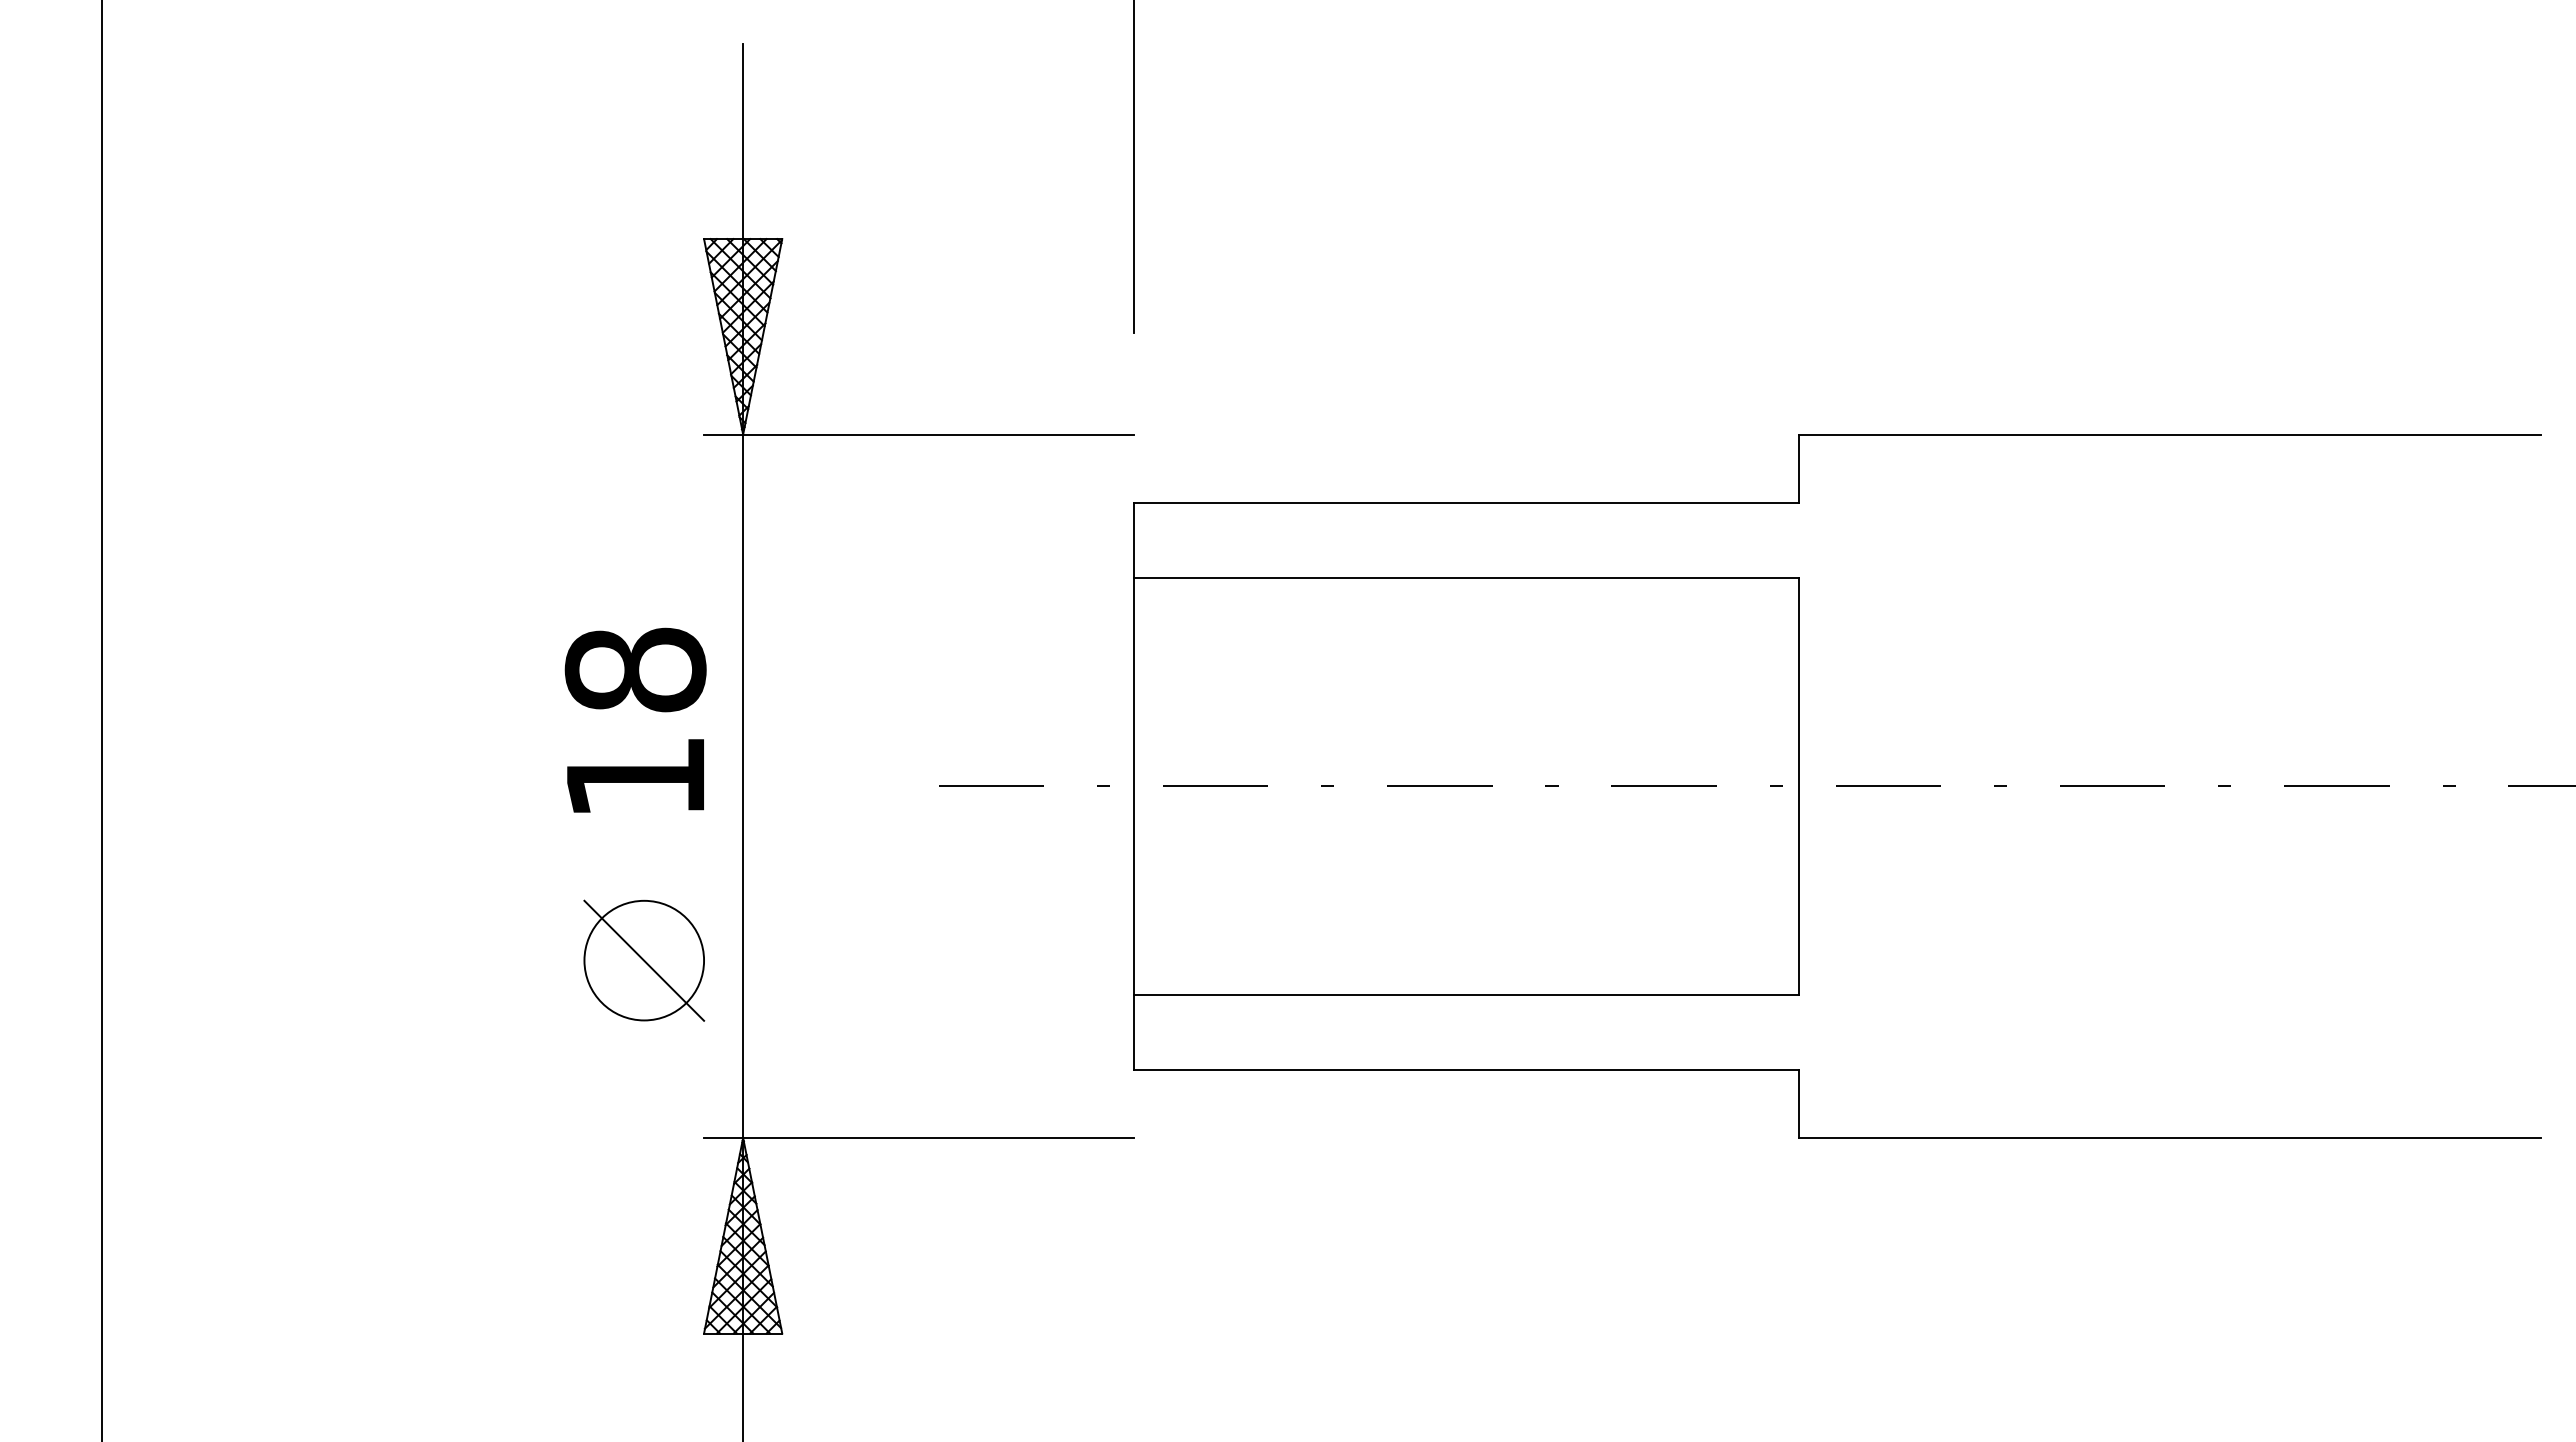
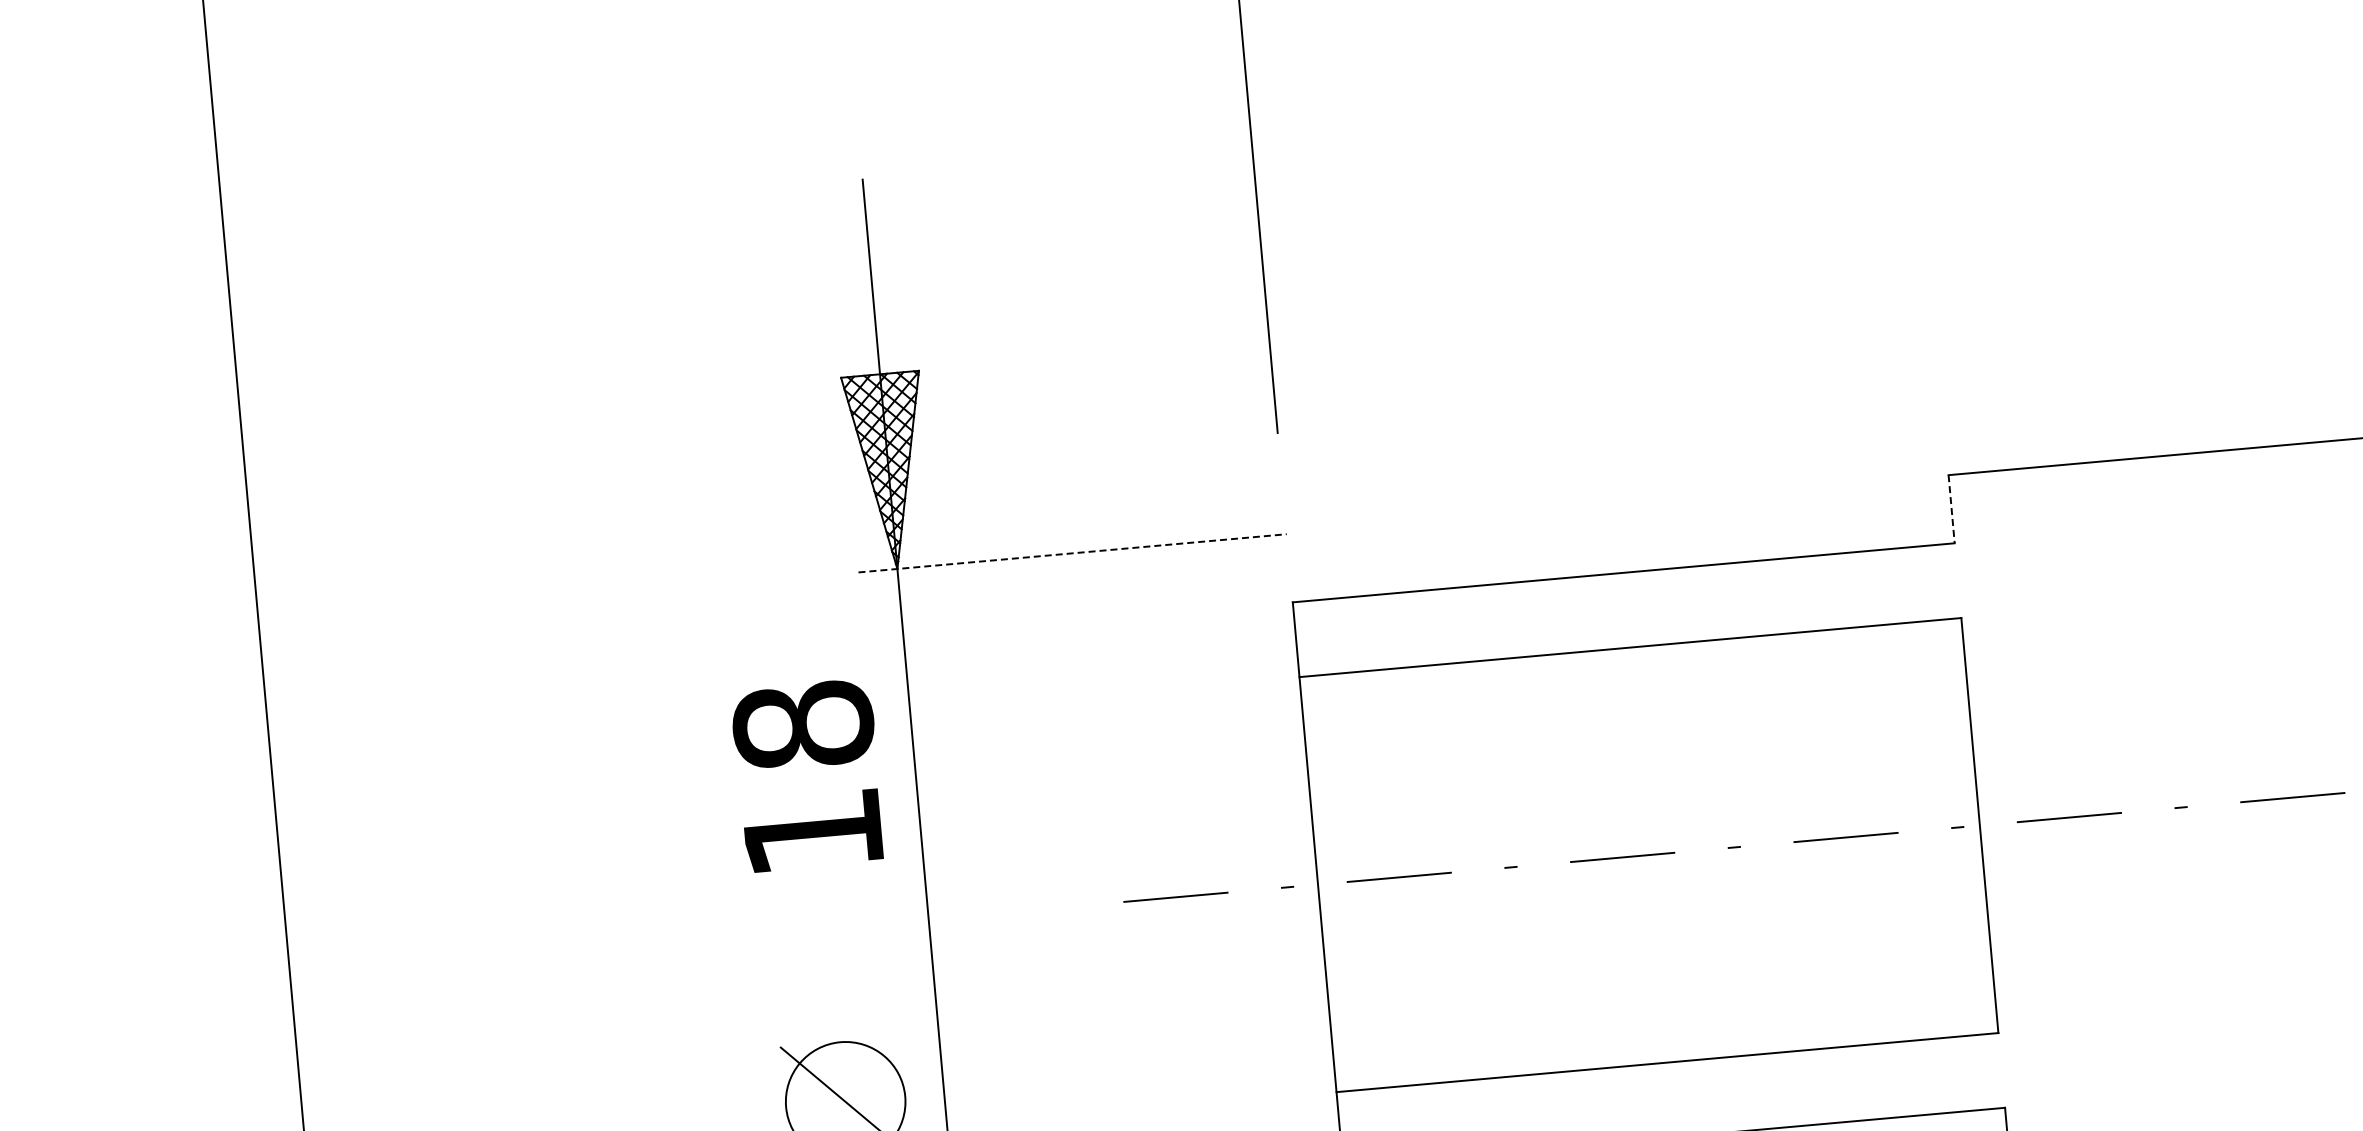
line: (919, 434) -> (1073, 553), solid -> dashed
line: (1798, 469) -> (1951, 510), solid -> dashed
text: (635, 719) -> (807, 774), moved

